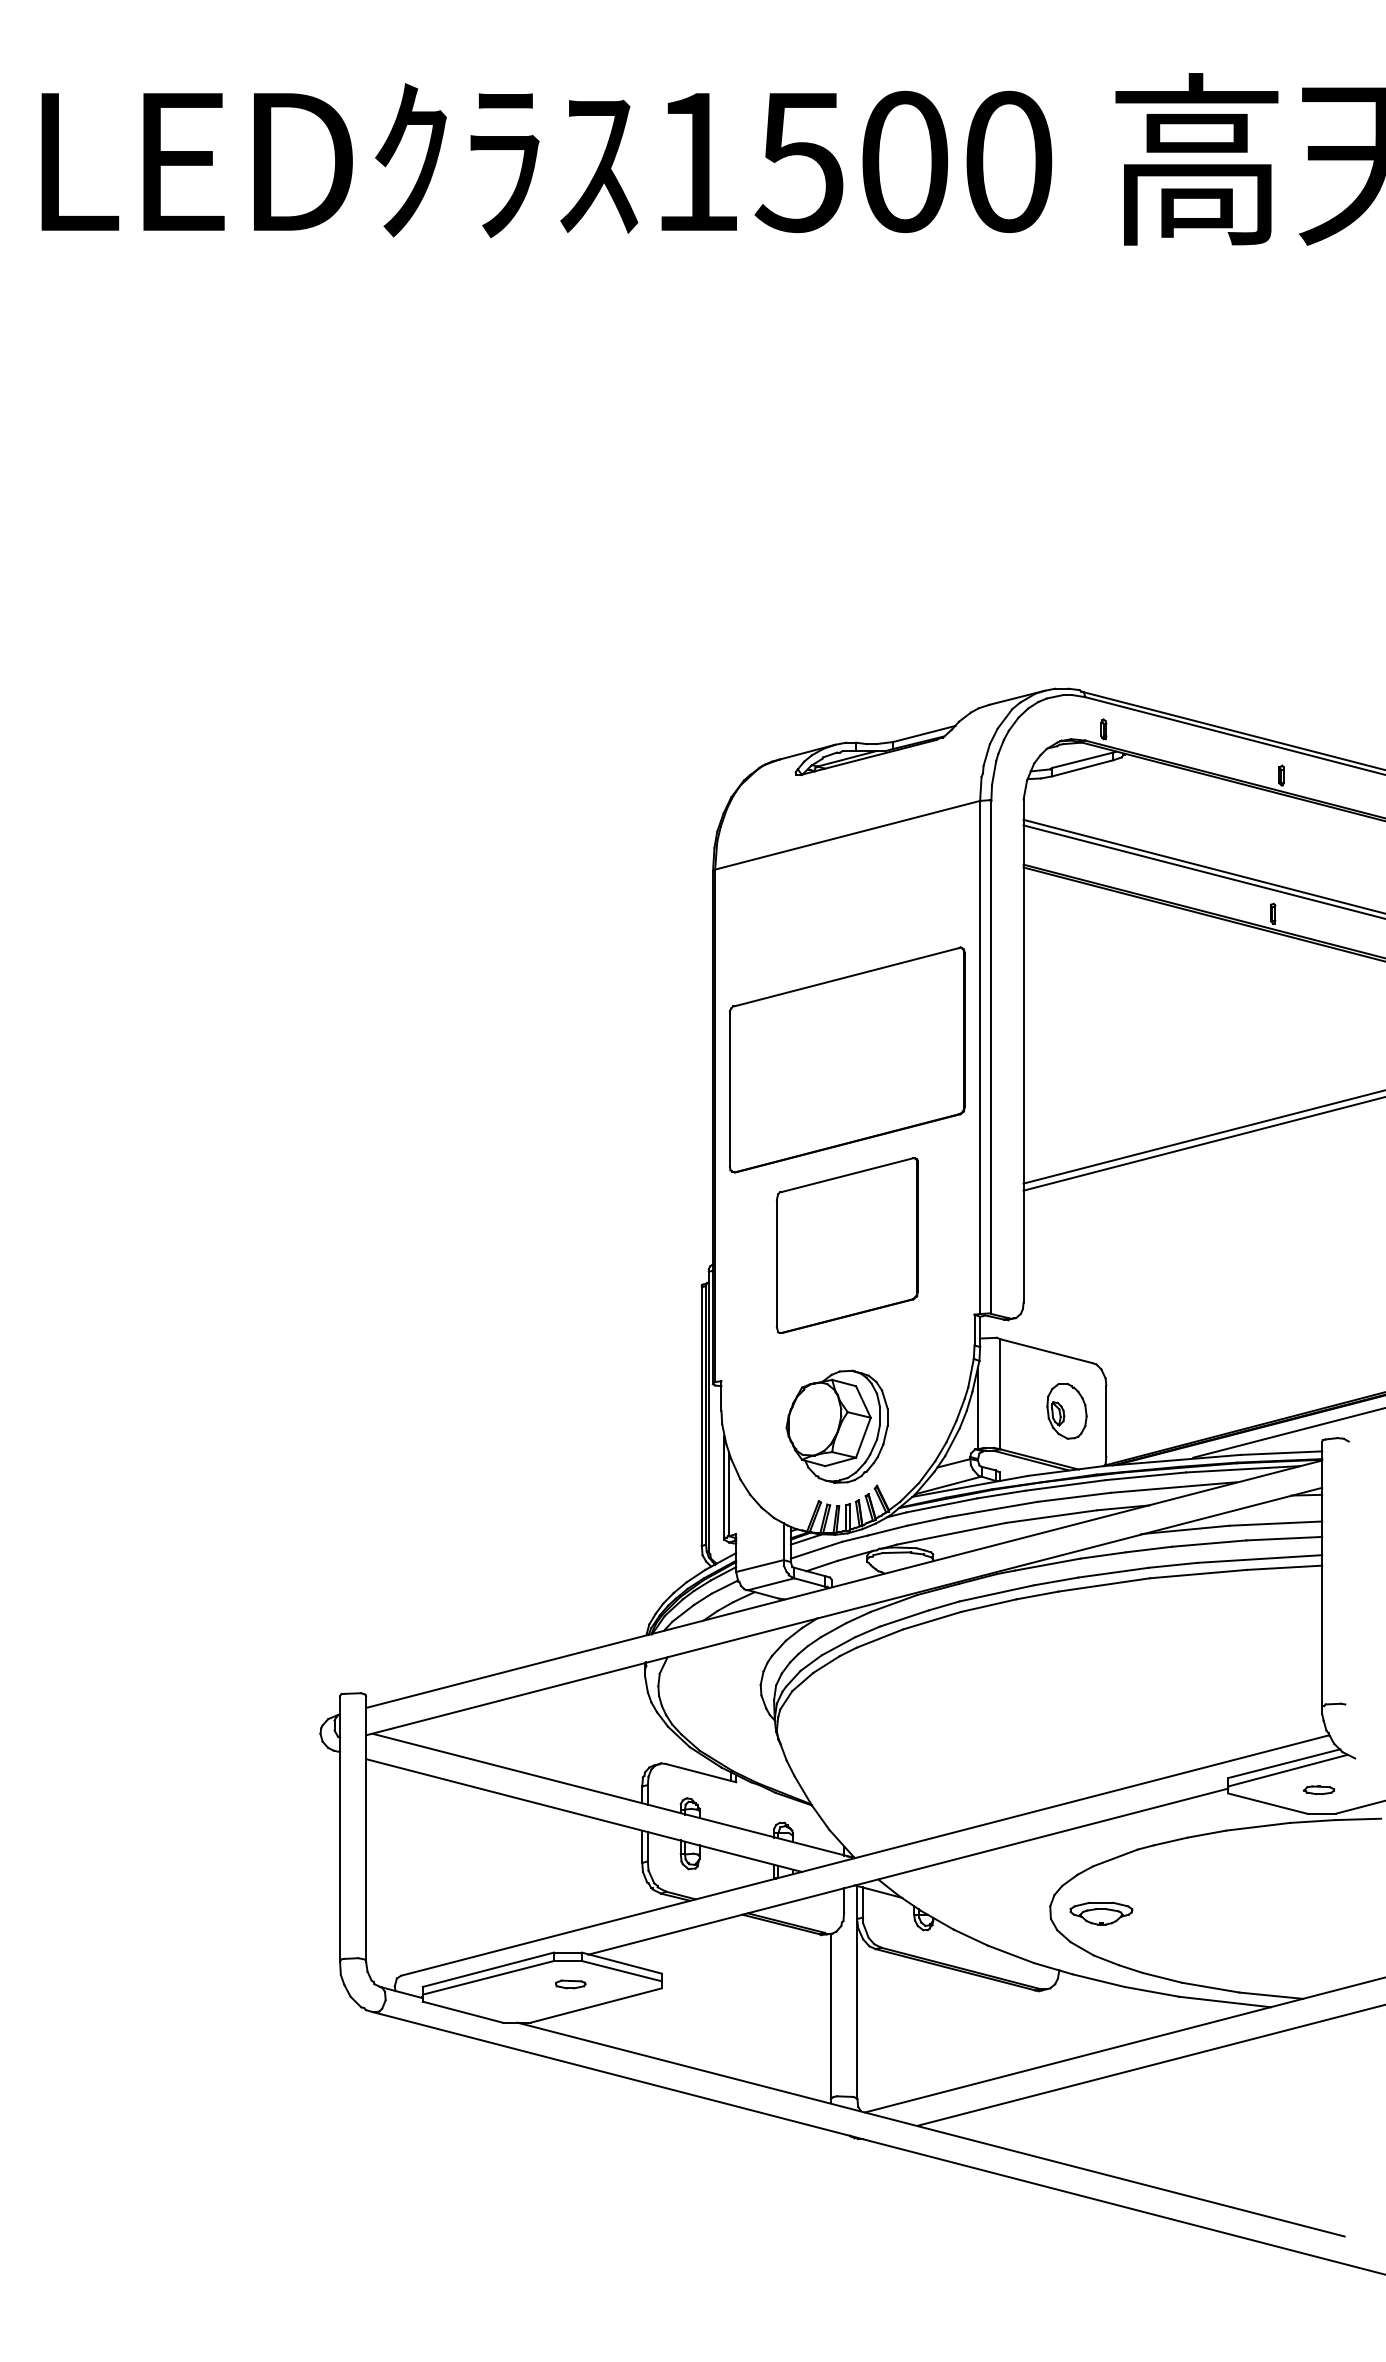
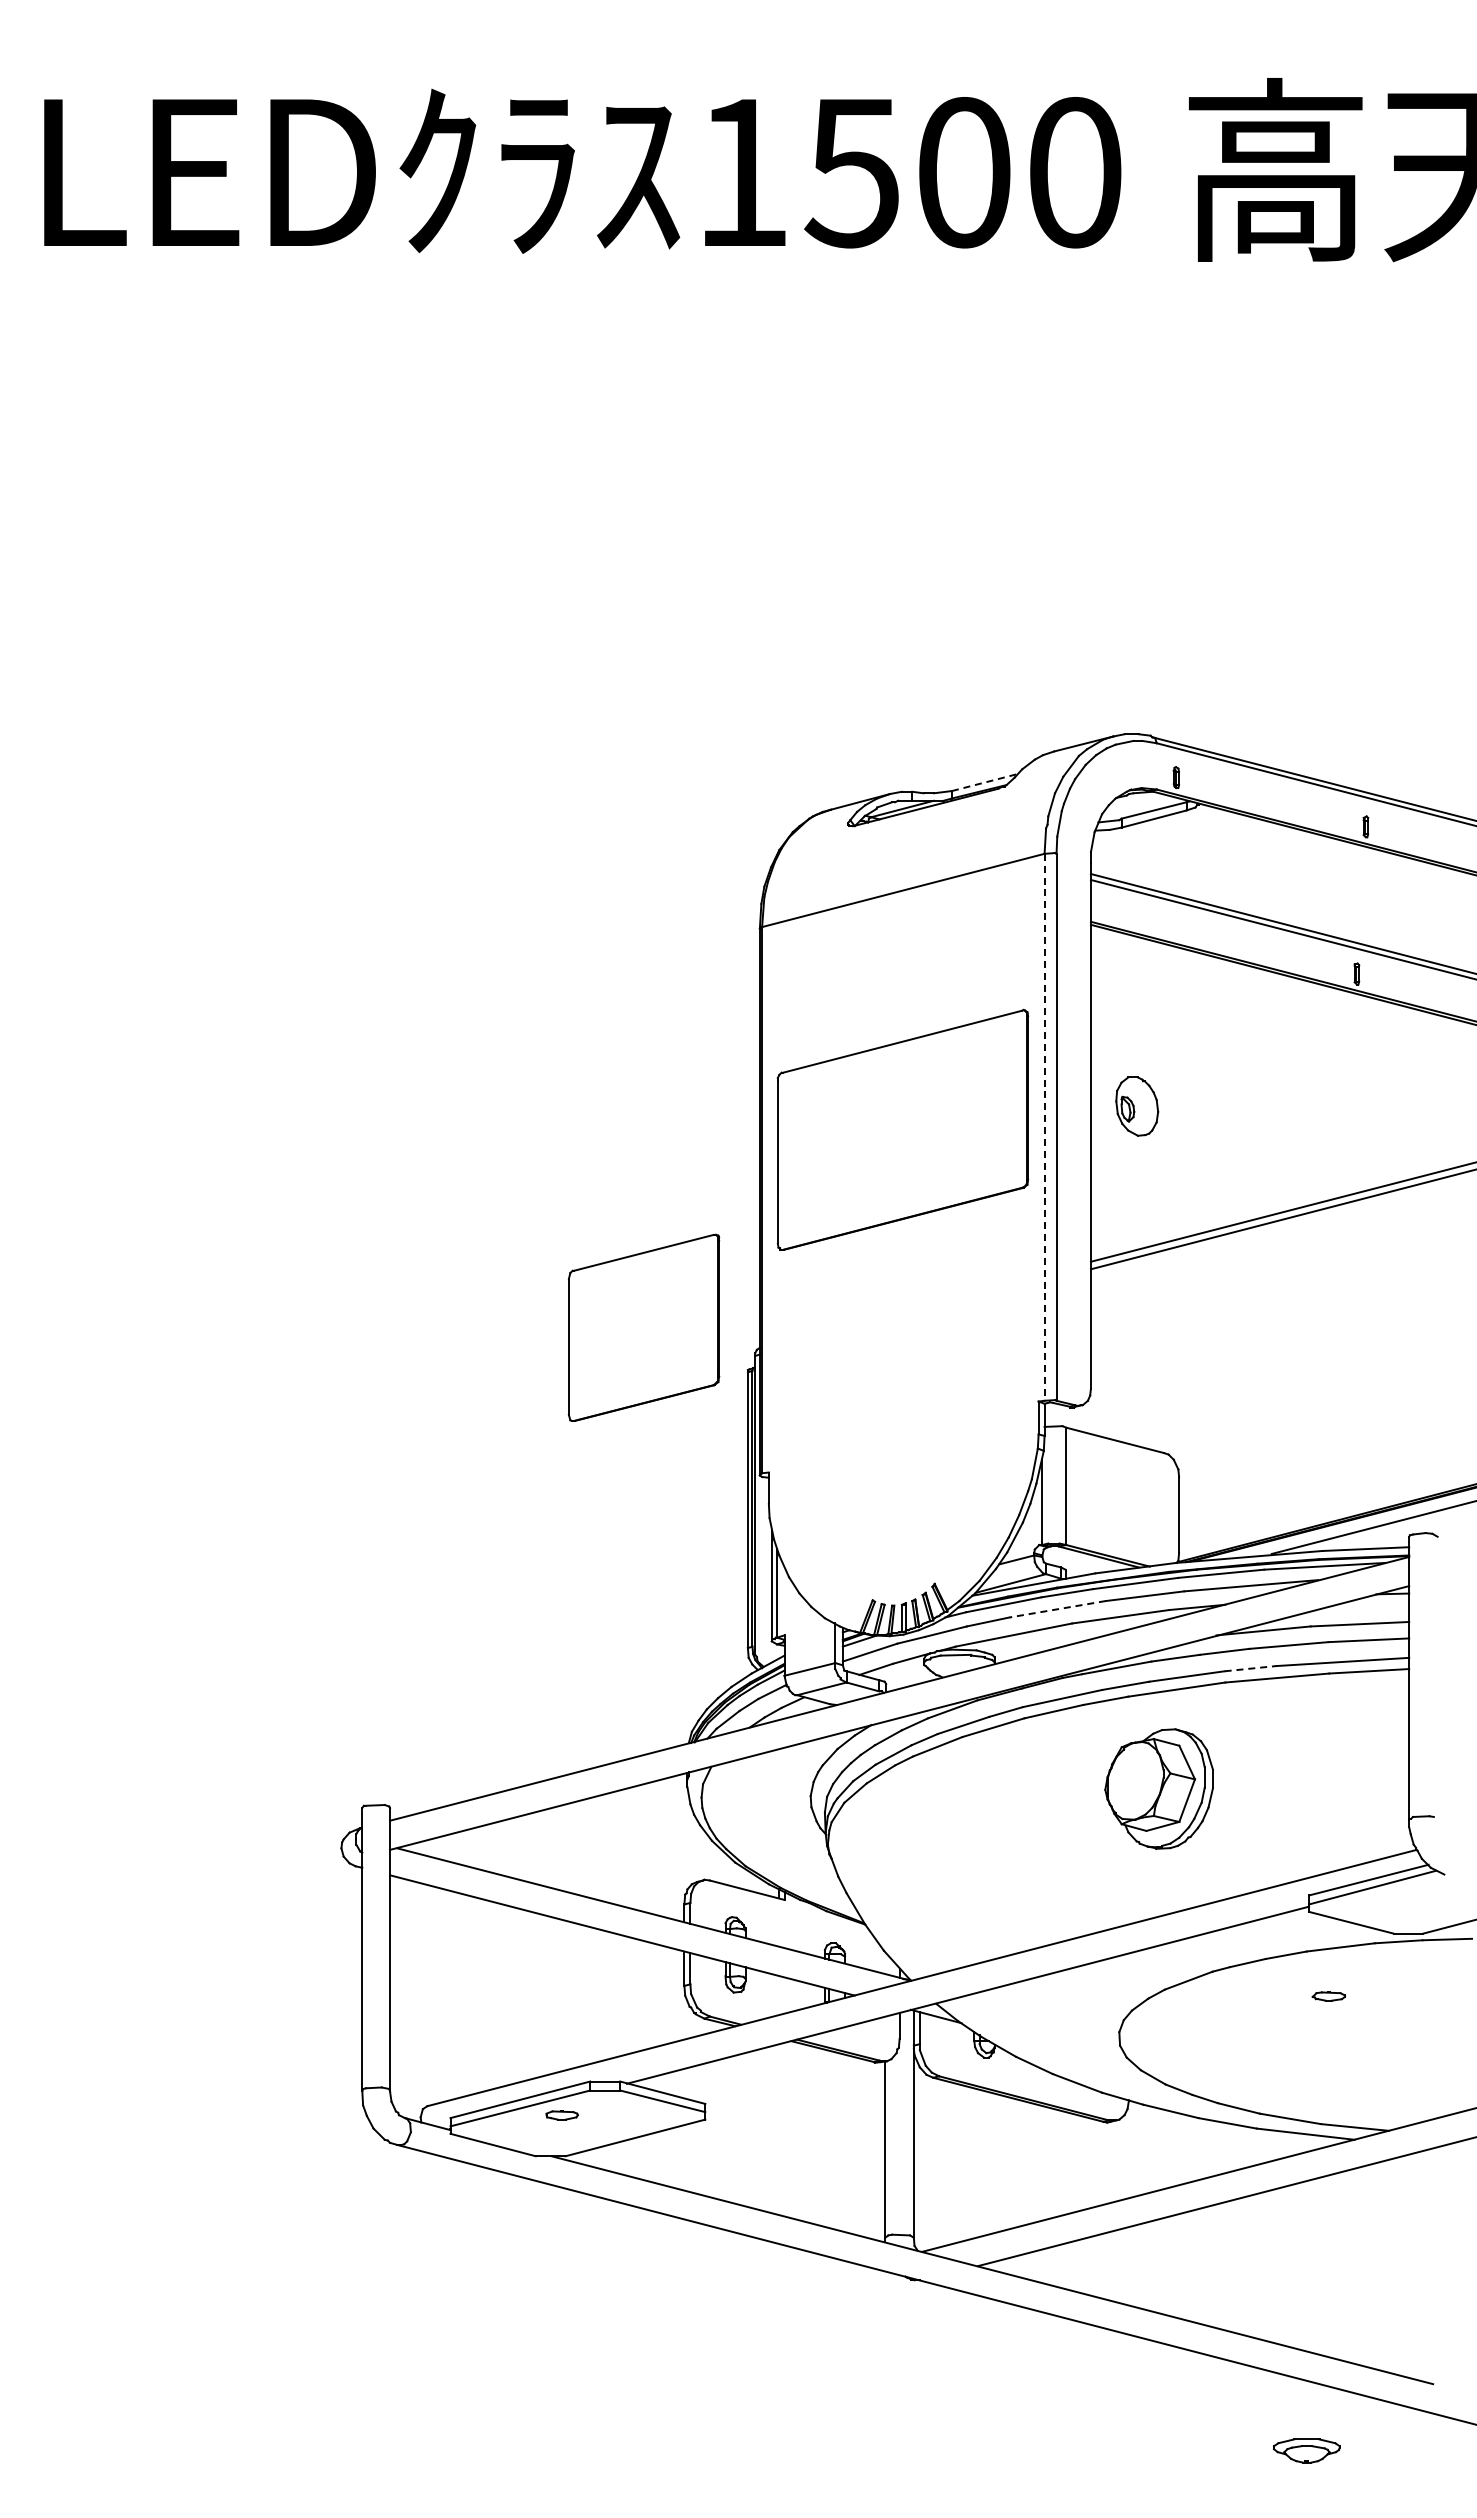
line: (924, 733) -> (985, 782), solid -> dashed
line: (980, 1057) -> (1044, 1127), solid -> dashed
part: (846, 1245) -> (643, 1327), moved
part: (1067, 1411) -> (1137, 1106), moved
part: (836, 1426) -> (1158, 1788), moved
line: (992, 1509) -> (1057, 1609), solid -> dashed
line: (1173, 1565) -> (1250, 1668), solid -> dashed
part: (1318, 1790) -> (1328, 1996), moved
part: (1101, 1913) -> (1306, 2450), moved
part: (570, 1984) -> (561, 2115), moved

